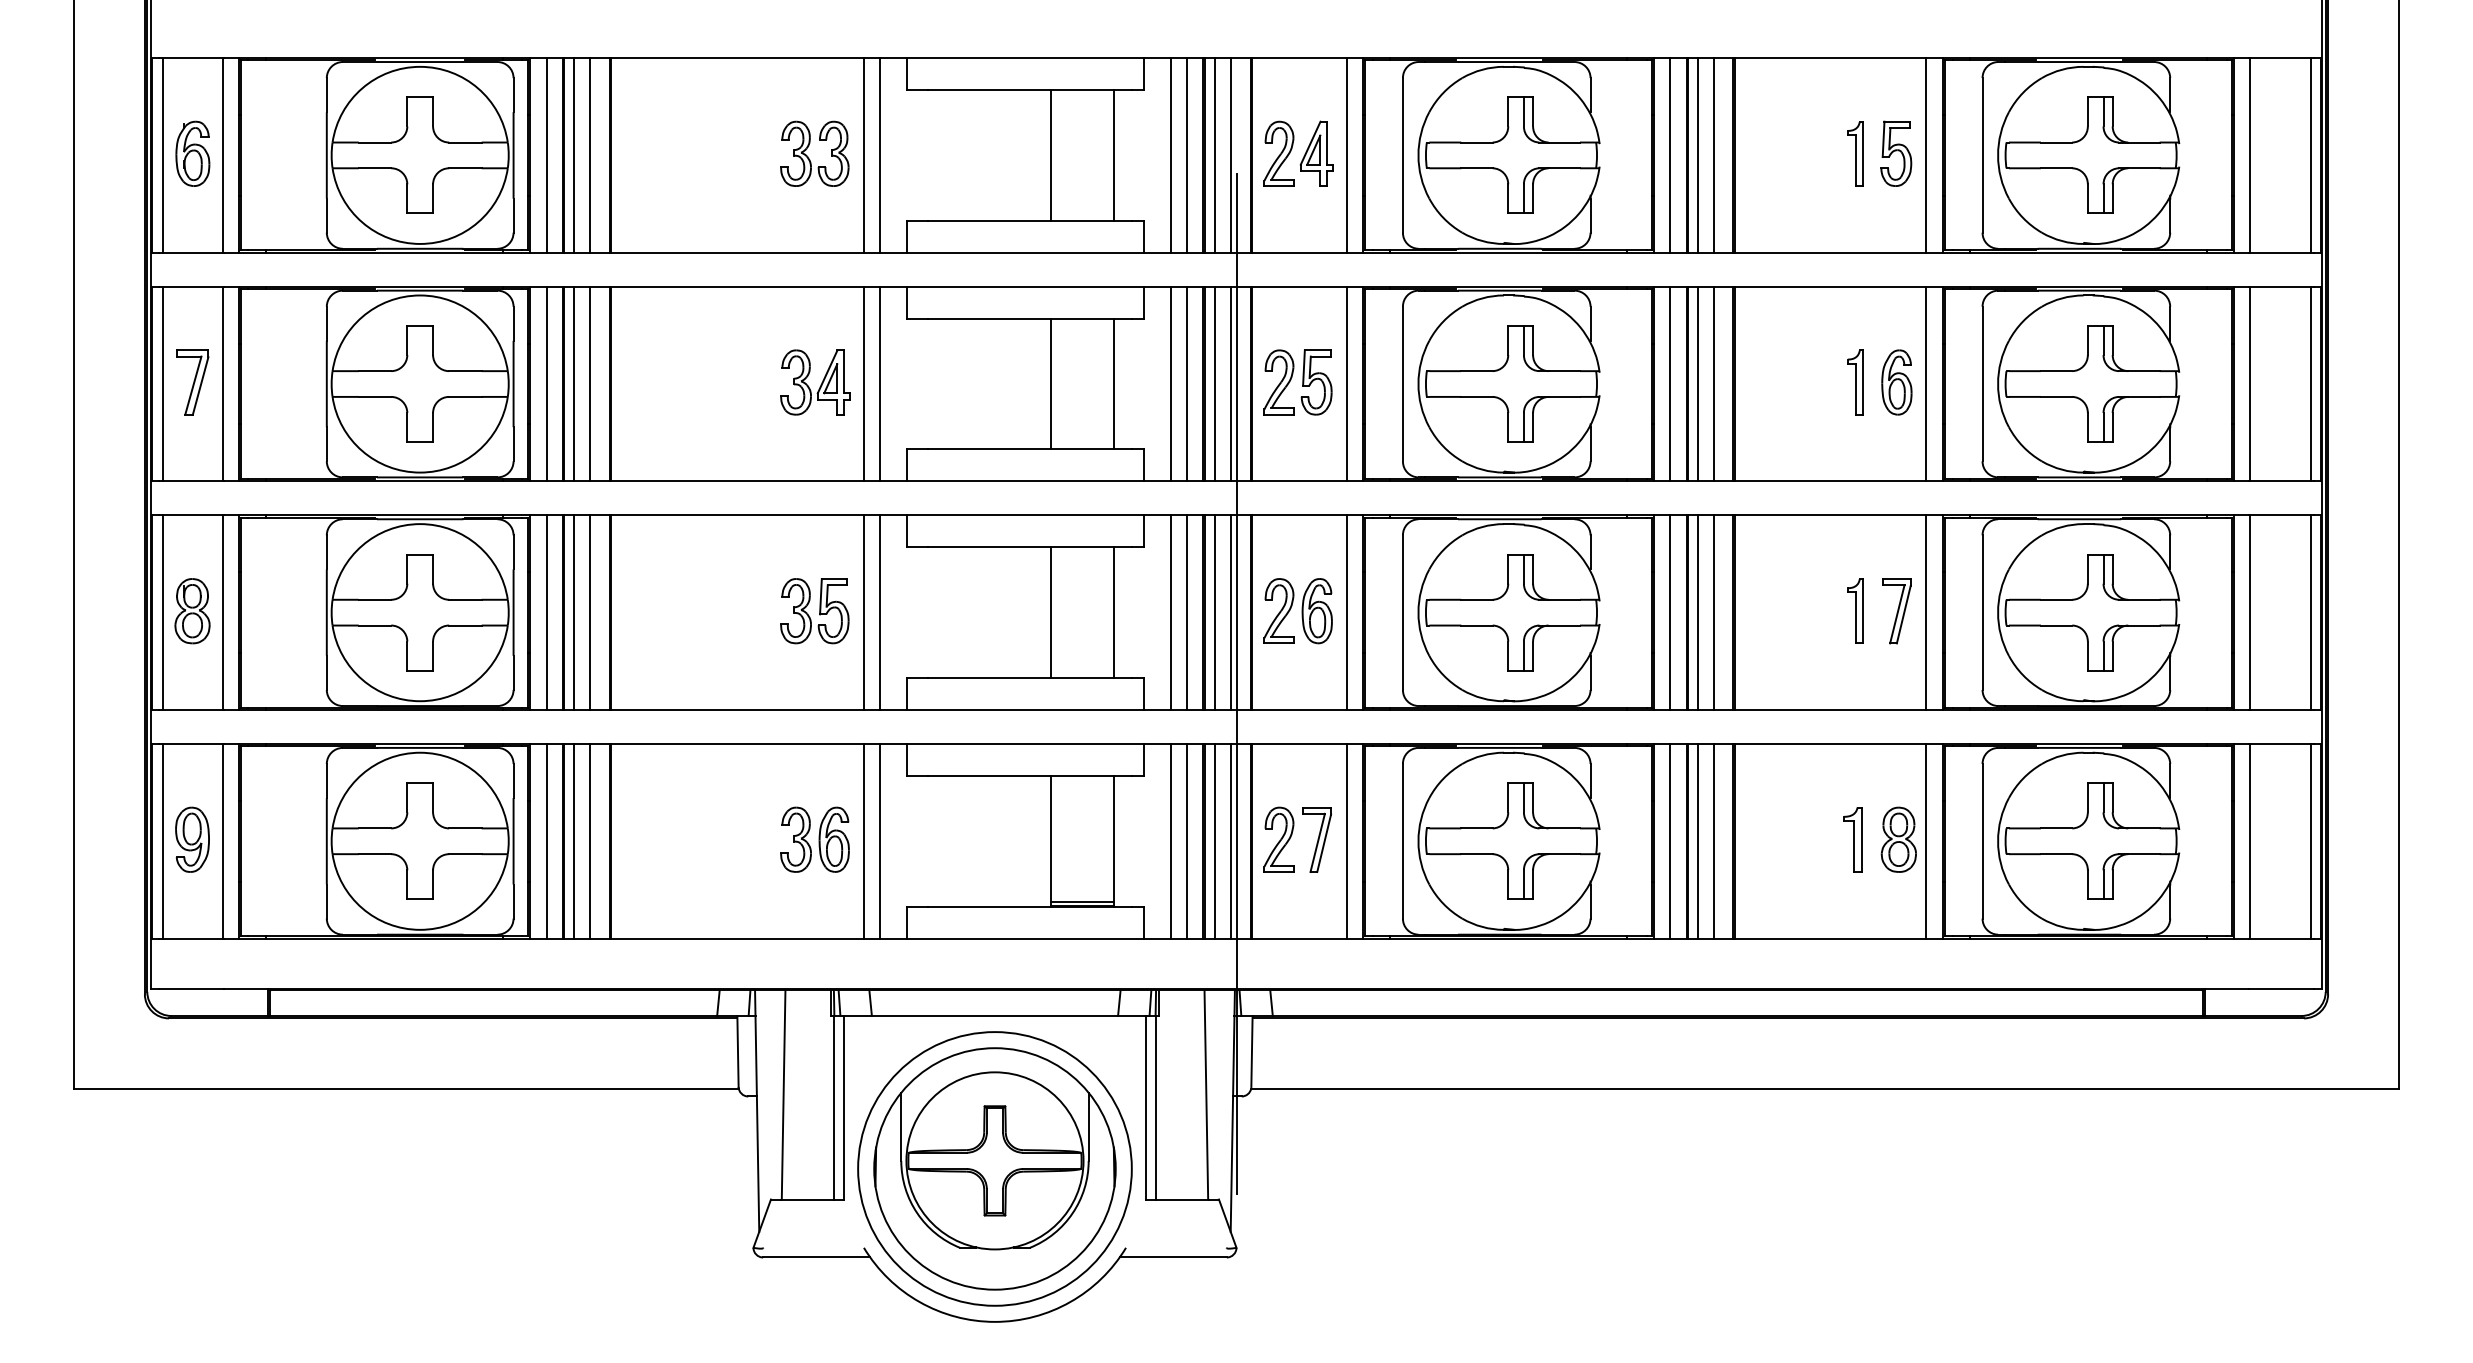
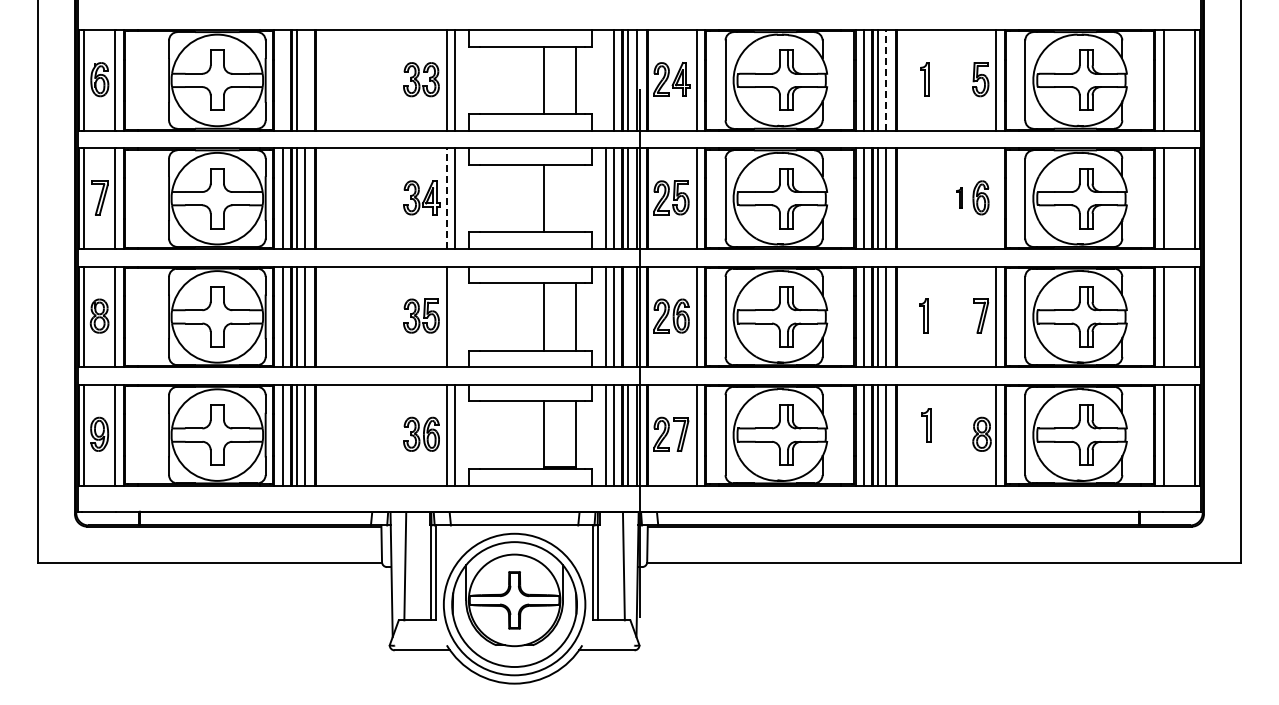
line: (1714, 153) -> (886, 79), solid -> dashed
part: (1855, 153) -> (924, 79), moved
line: (546, 155) -> (282, 80), removed
line: (590, 155) -> (305, 80), removed
line: (1170, 155) -> (605, 80), removed
part: (1855, 381) -> (959, 197), size x0.6
line: (863, 383) -> (446, 198), solid -> dashed
line: (1114, 383) -> (576, 198), removed
line: (1926, 383) -> (996, 198), removed
part: (1855, 609) -> (923, 315), moved
line: (880, 611) -> (455, 316), removed
line: (1215, 611) -> (628, 316), removed
part: (1853, 840) -> (926, 425), moved

